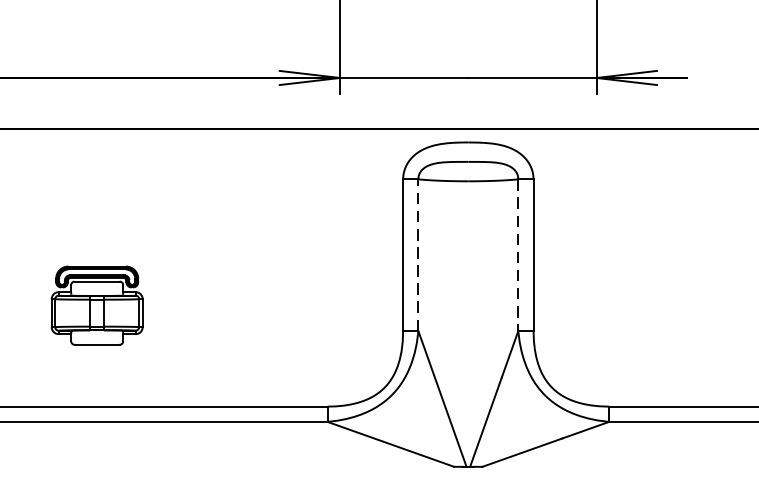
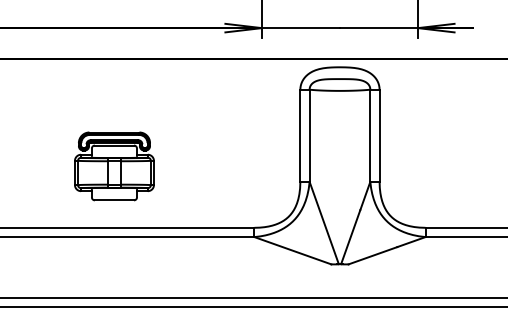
line: (418, 254) -> (309, 135), dashed -> solid
line: (518, 256) -> (370, 136), dashed -> solid
part: (97, 305) -> (114, 166), size x1.43

